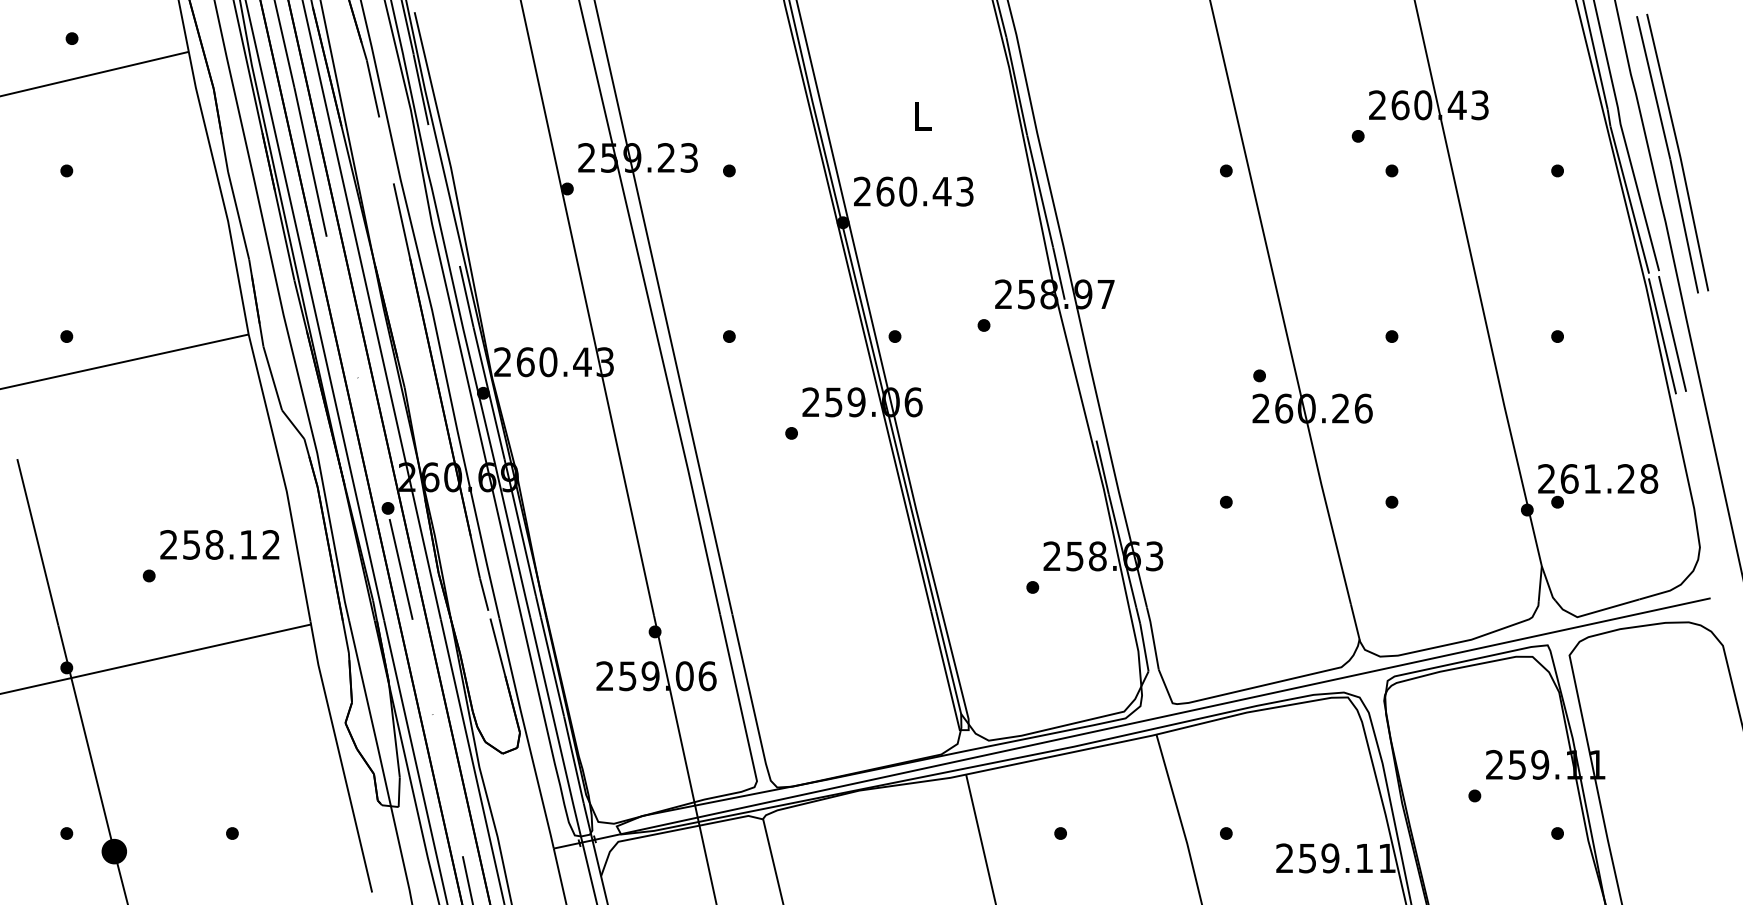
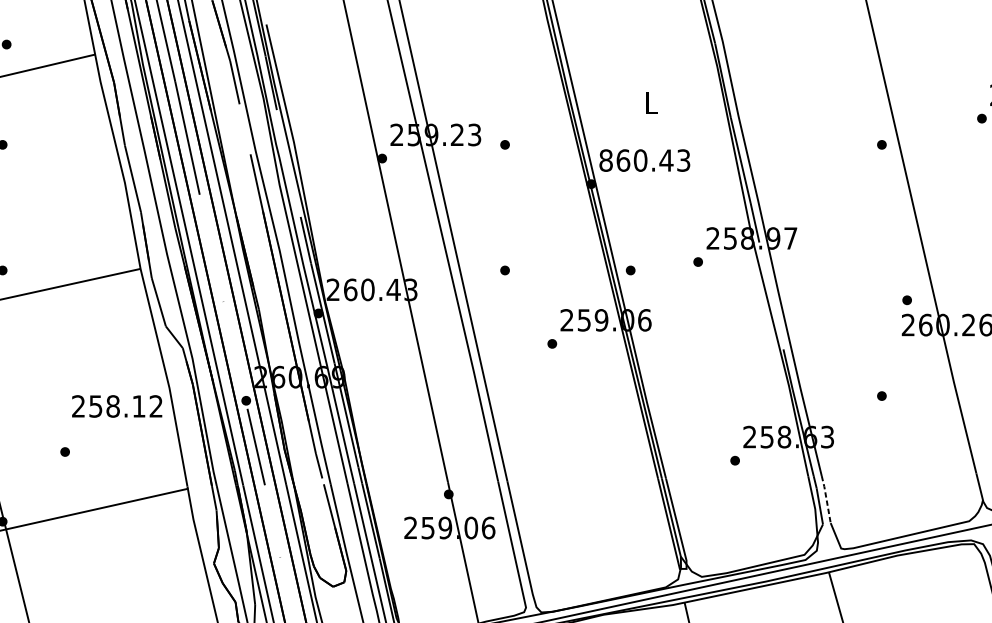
text: (862, 191) -> (606, 160), 260.43 -> 860.43
text: (219, 544) -> (116, 406), moved
line: (1153, 638) -> (826, 499), solid -> dashed

